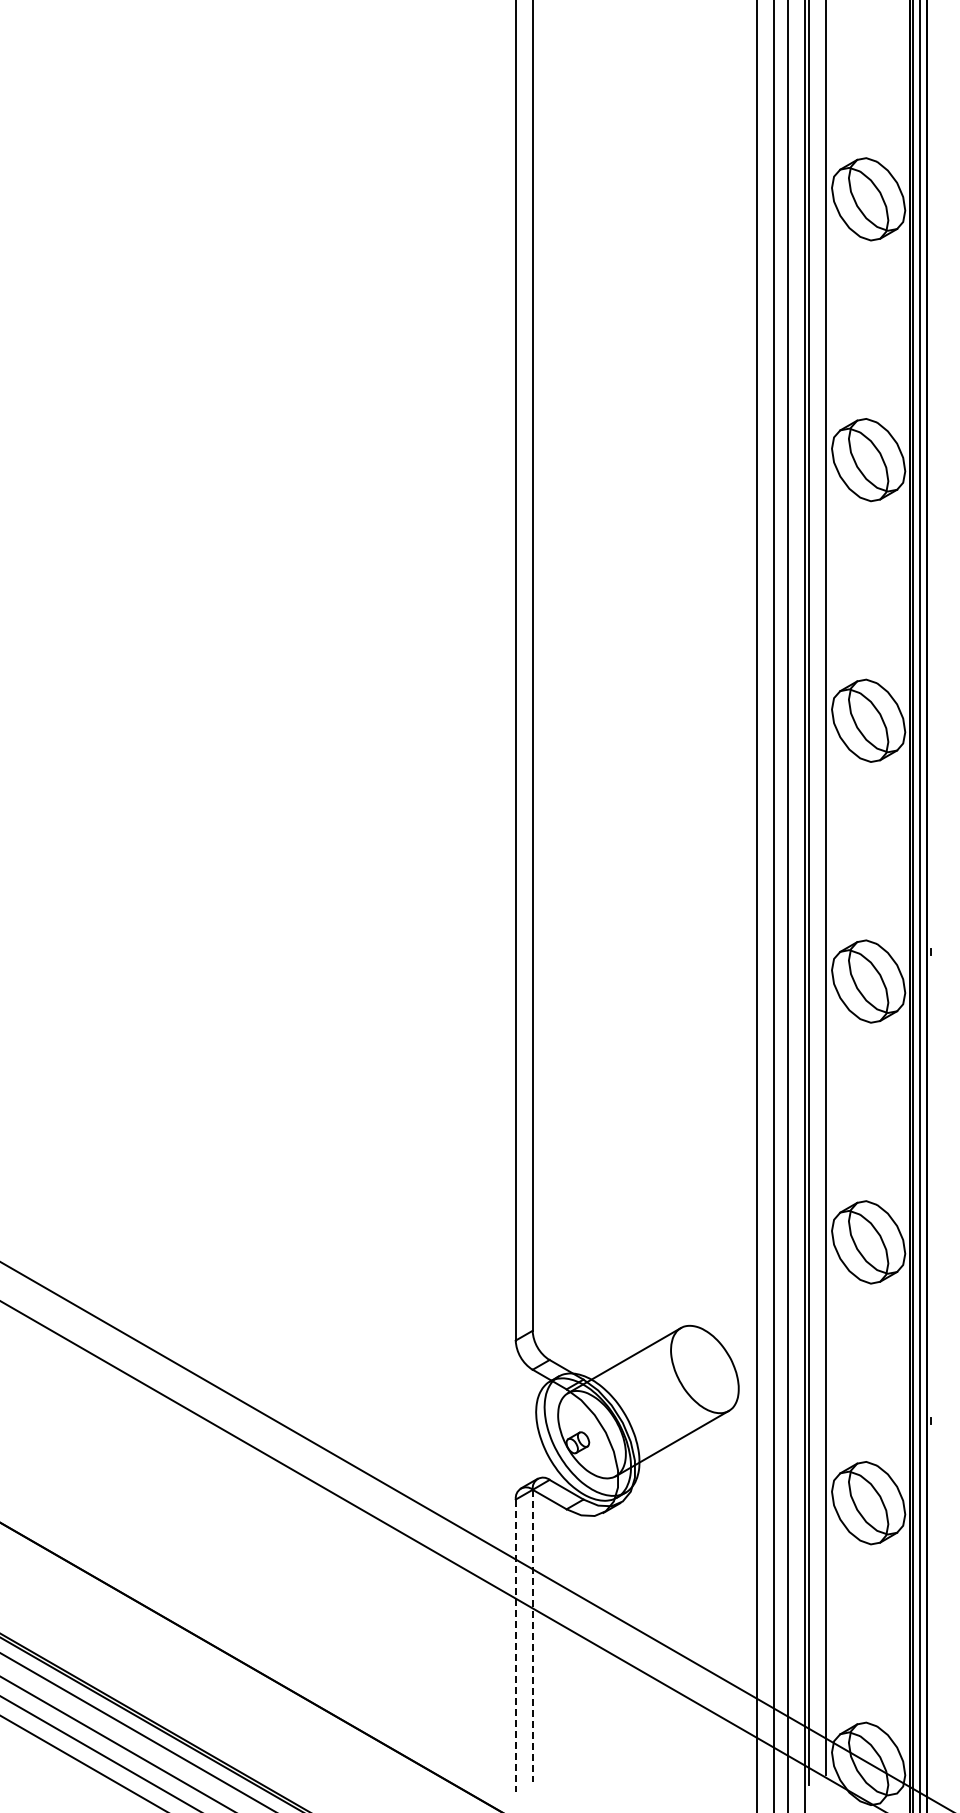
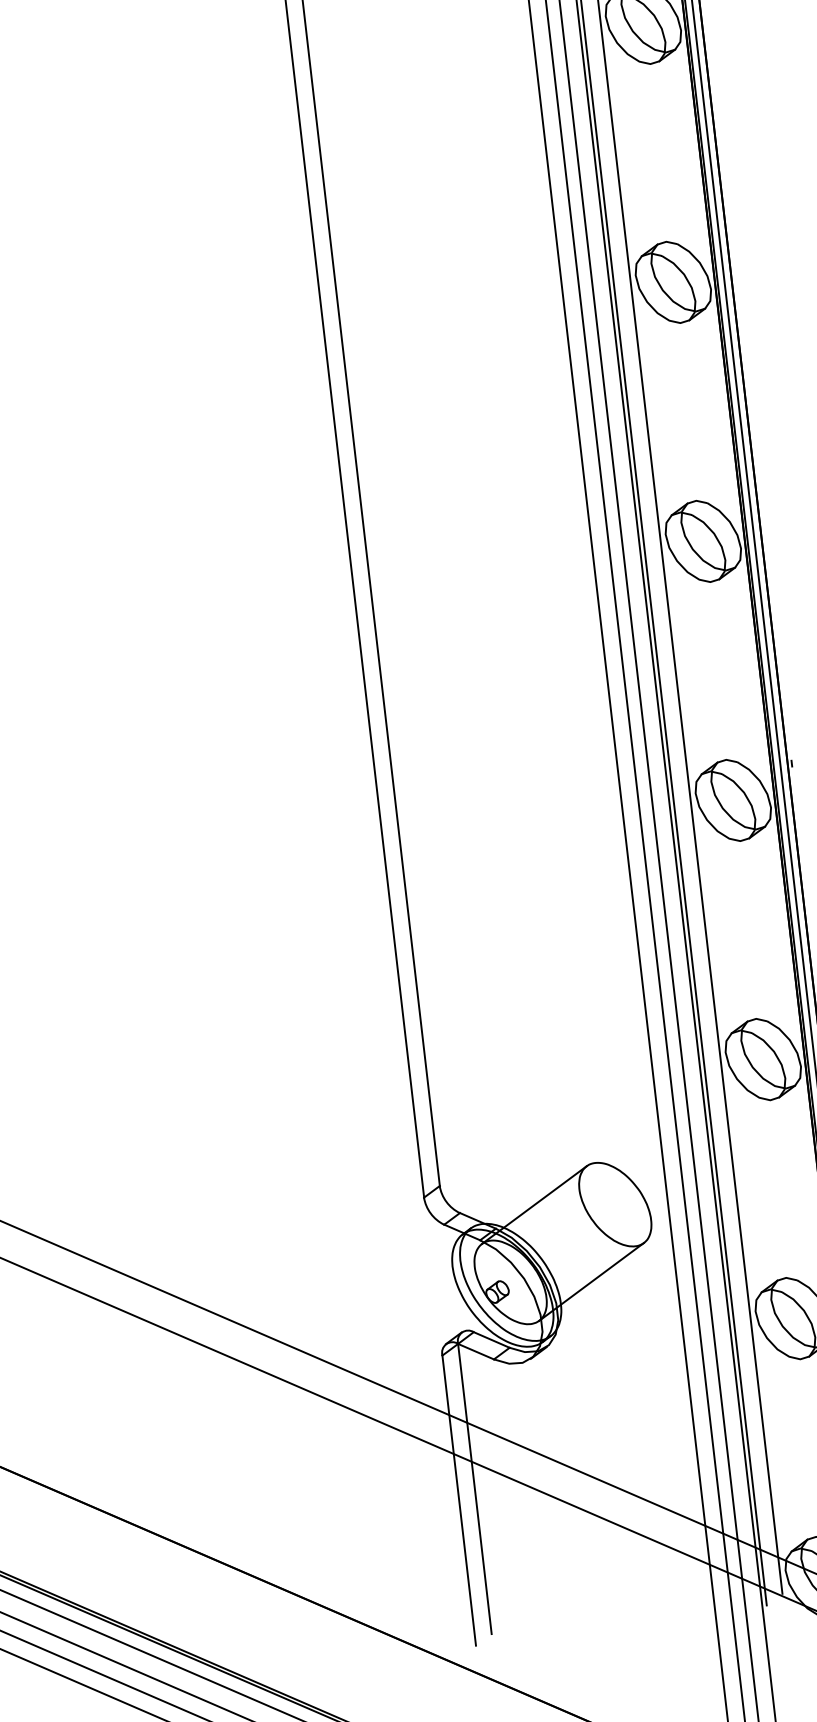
line: (532, 1636) -> (474, 1489), dashed -> solid
line: (515, 1646) -> (458, 1501), dashed -> solid

